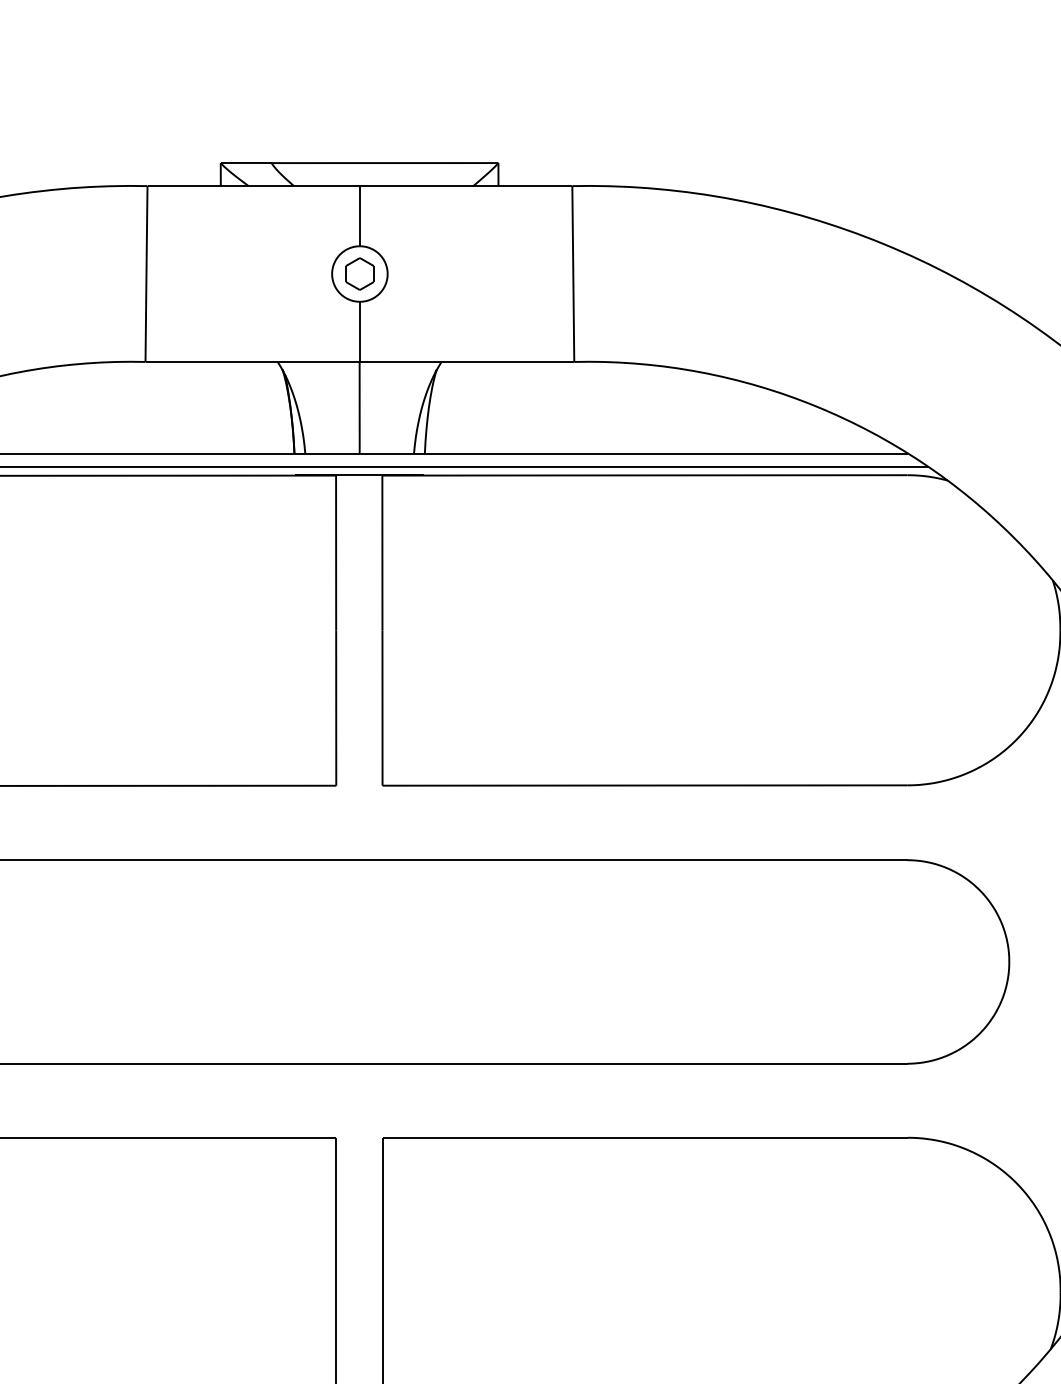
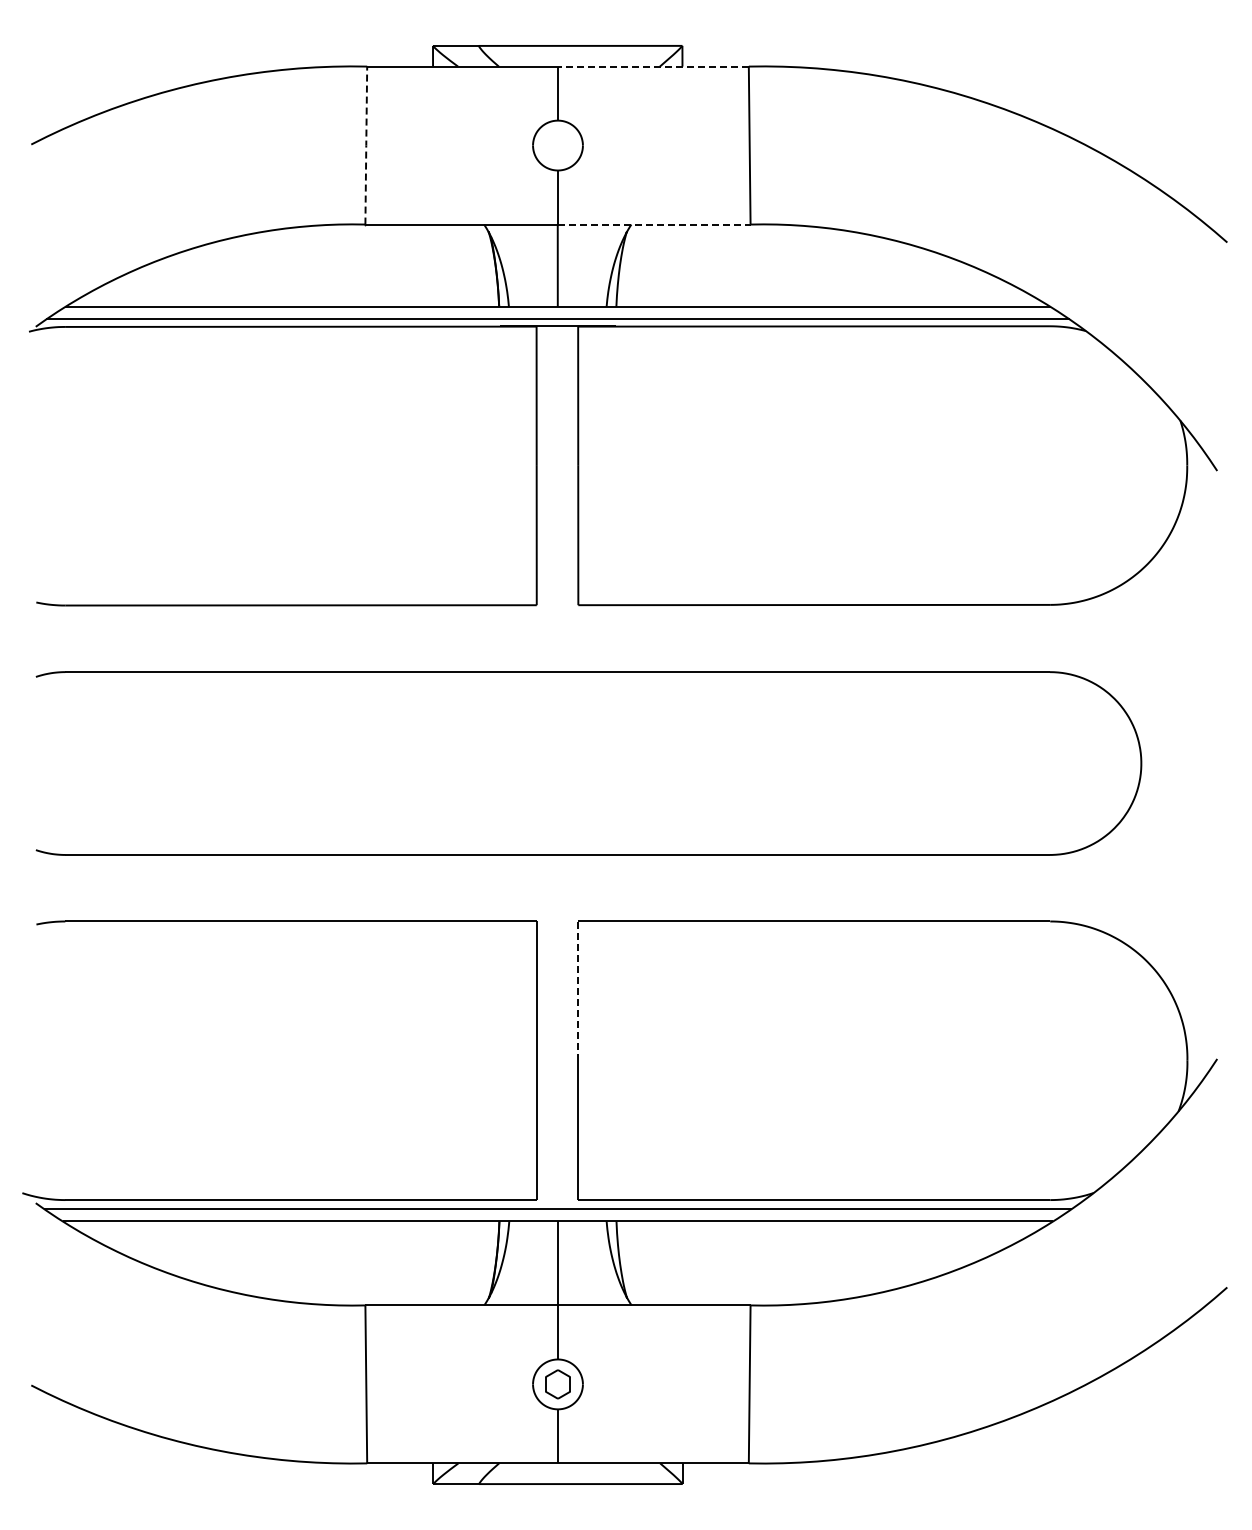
line: (465, 186) -> (652, 66), solid -> dashed
line: (146, 273) -> (366, 145), solid -> dashed
part: (359, 273) -> (557, 145), removed
line: (467, 361) -> (654, 224), solid -> dashed
line: (382, 1215) -> (578, 991), solid -> dashed

